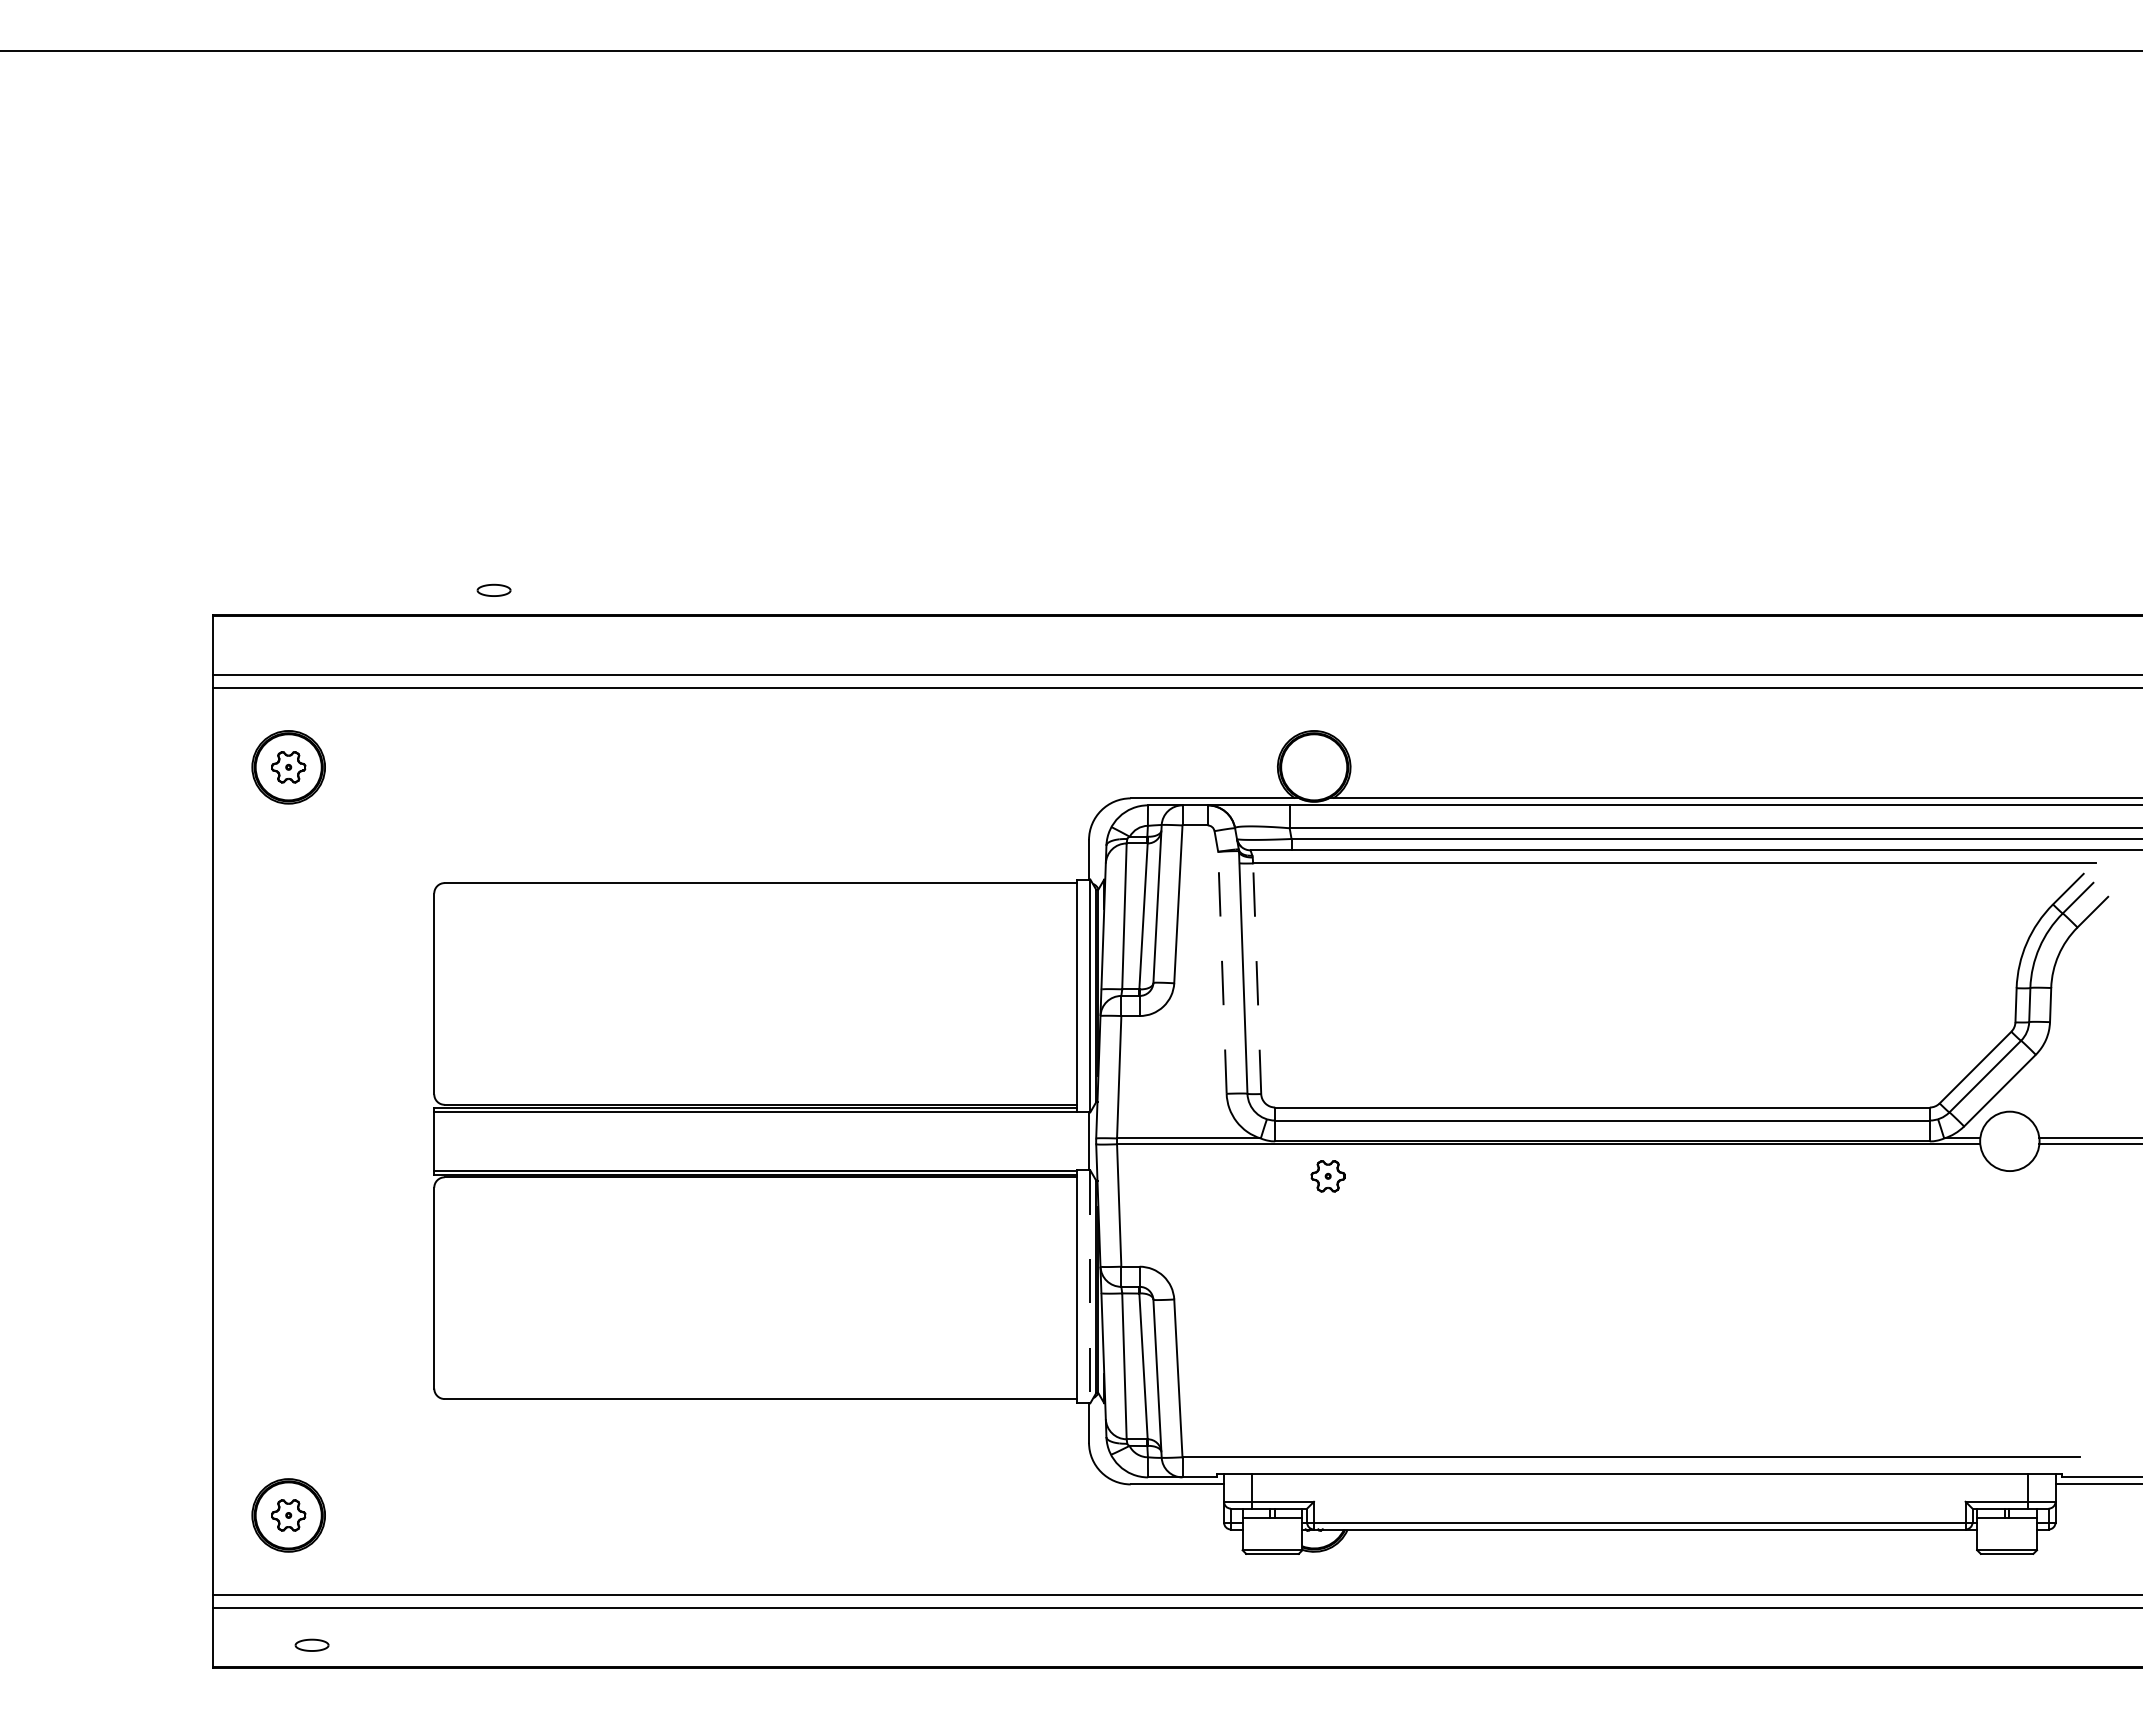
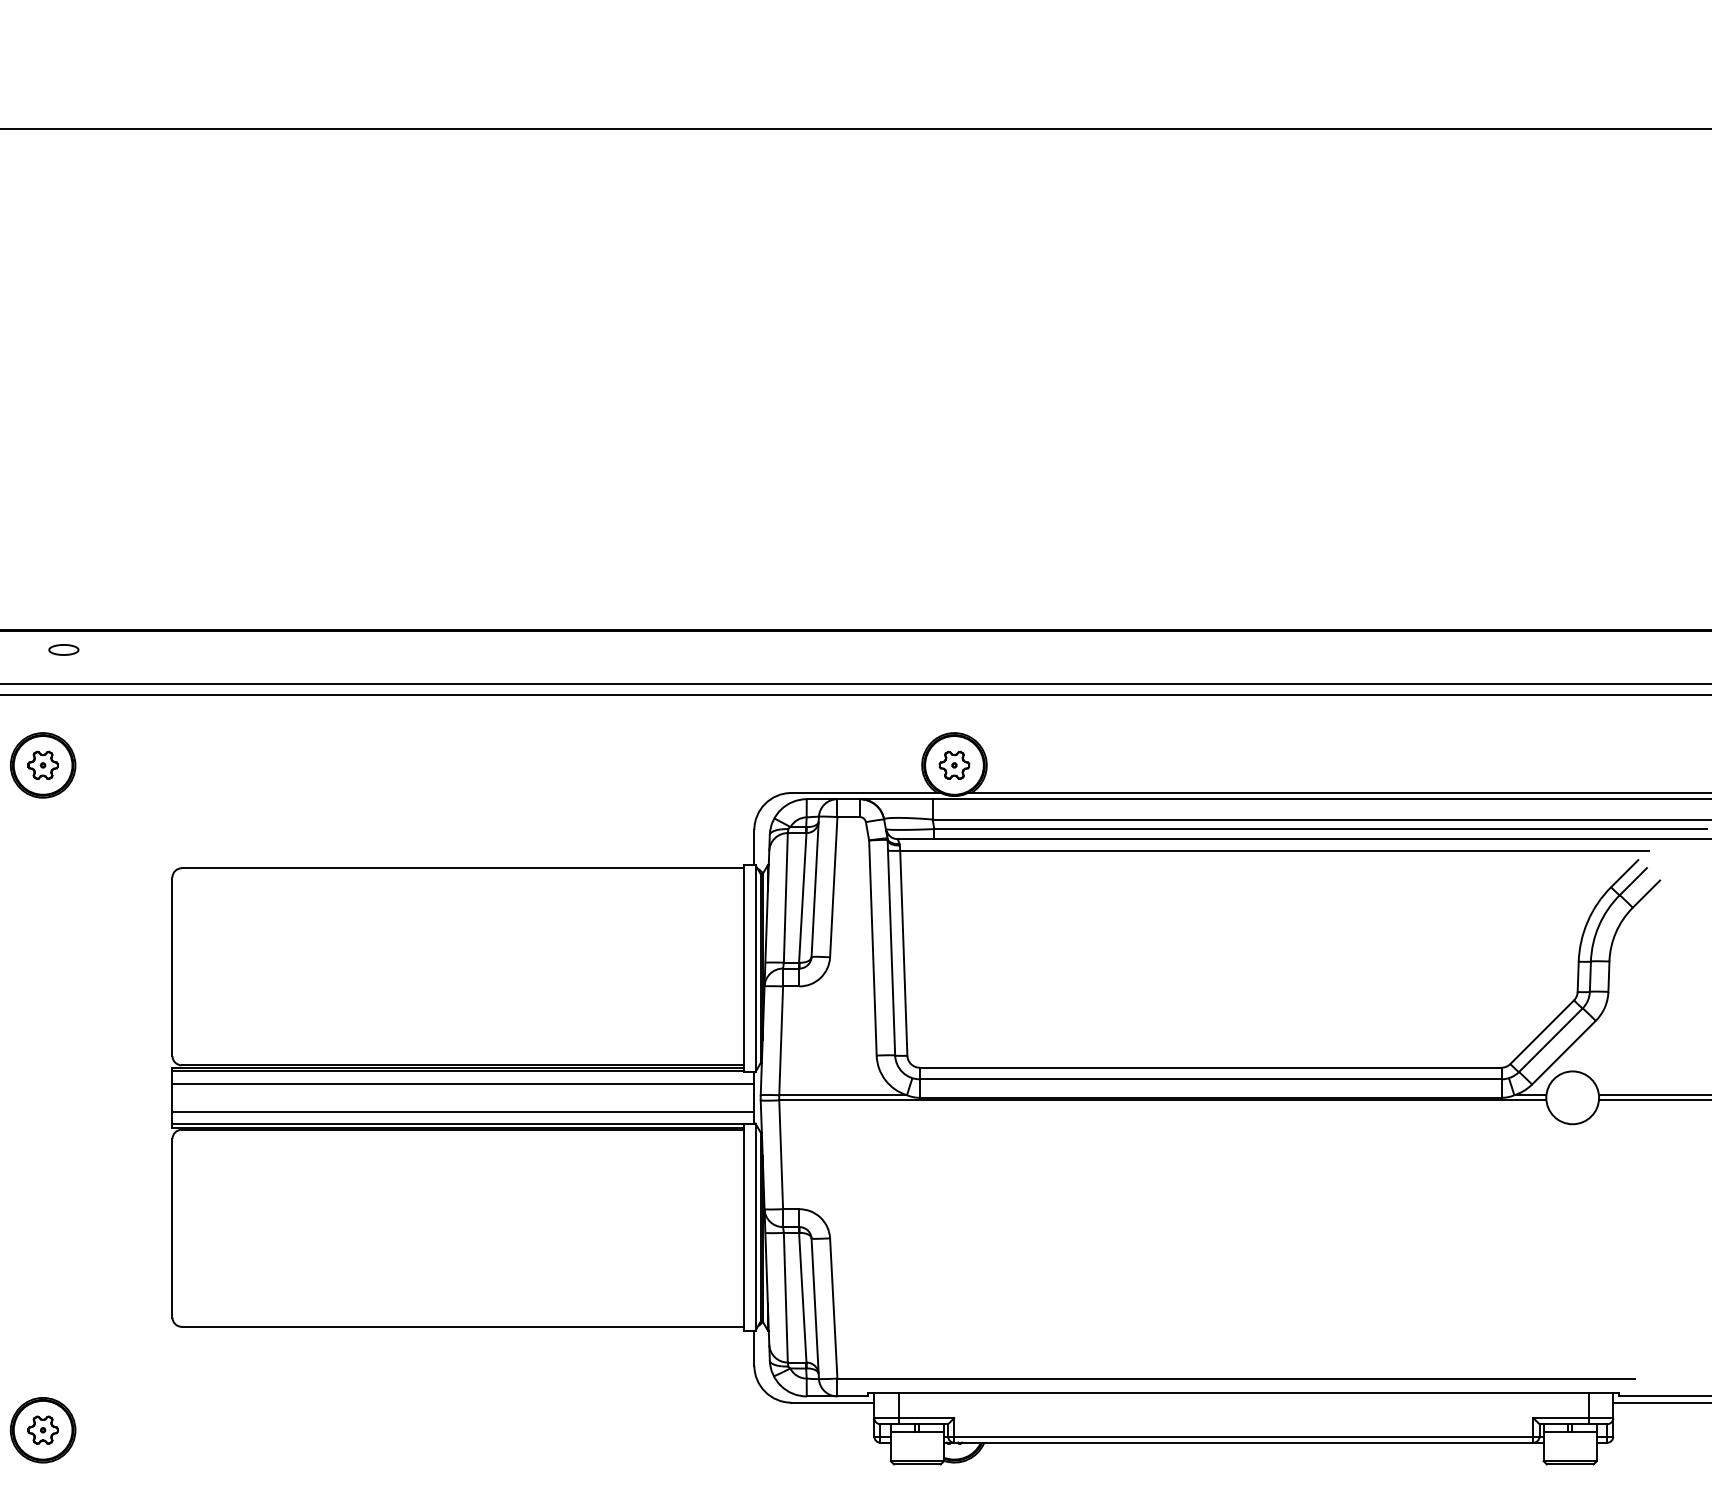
part: (493, 589) -> (63, 649), moved
line: (1222, 972) -> (872, 947), dashed -> solid
line: (1257, 978) -> (904, 953), dashed -> solid
line: (761, 1125) -> (463, 1083), added
line: (761, 1157) -> (463, 1112), added
part: (1327, 1176) -> (953, 765), moved
line: (1090, 1287) -> (755, 1227), dashed -> solid

